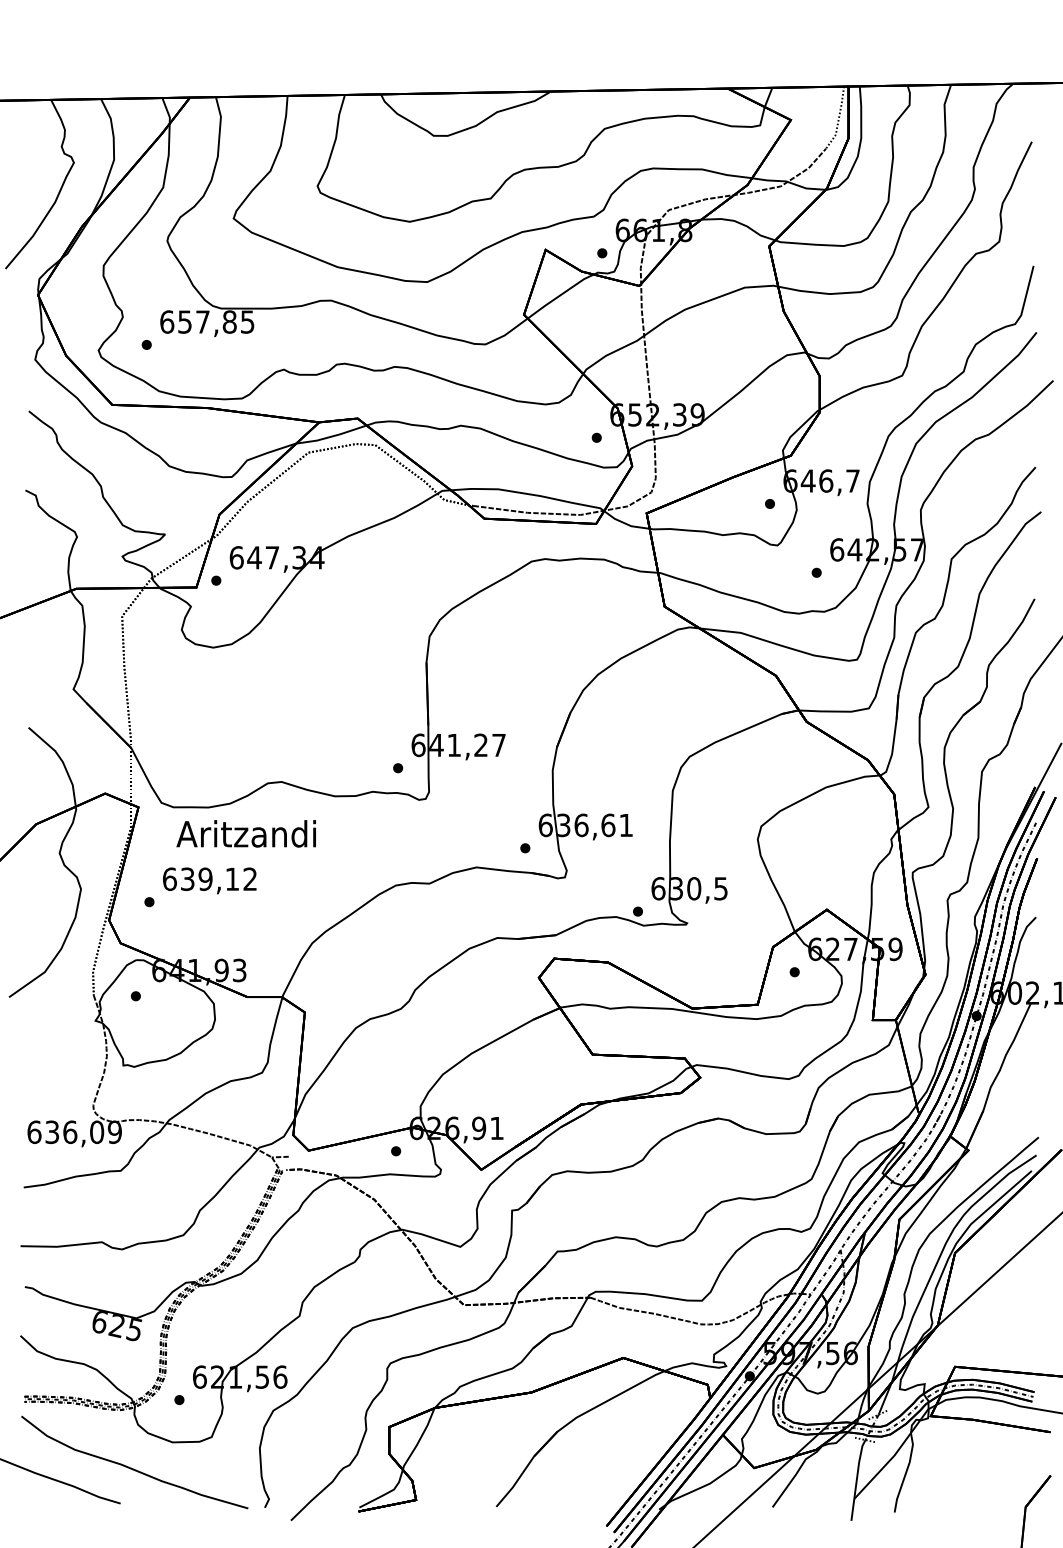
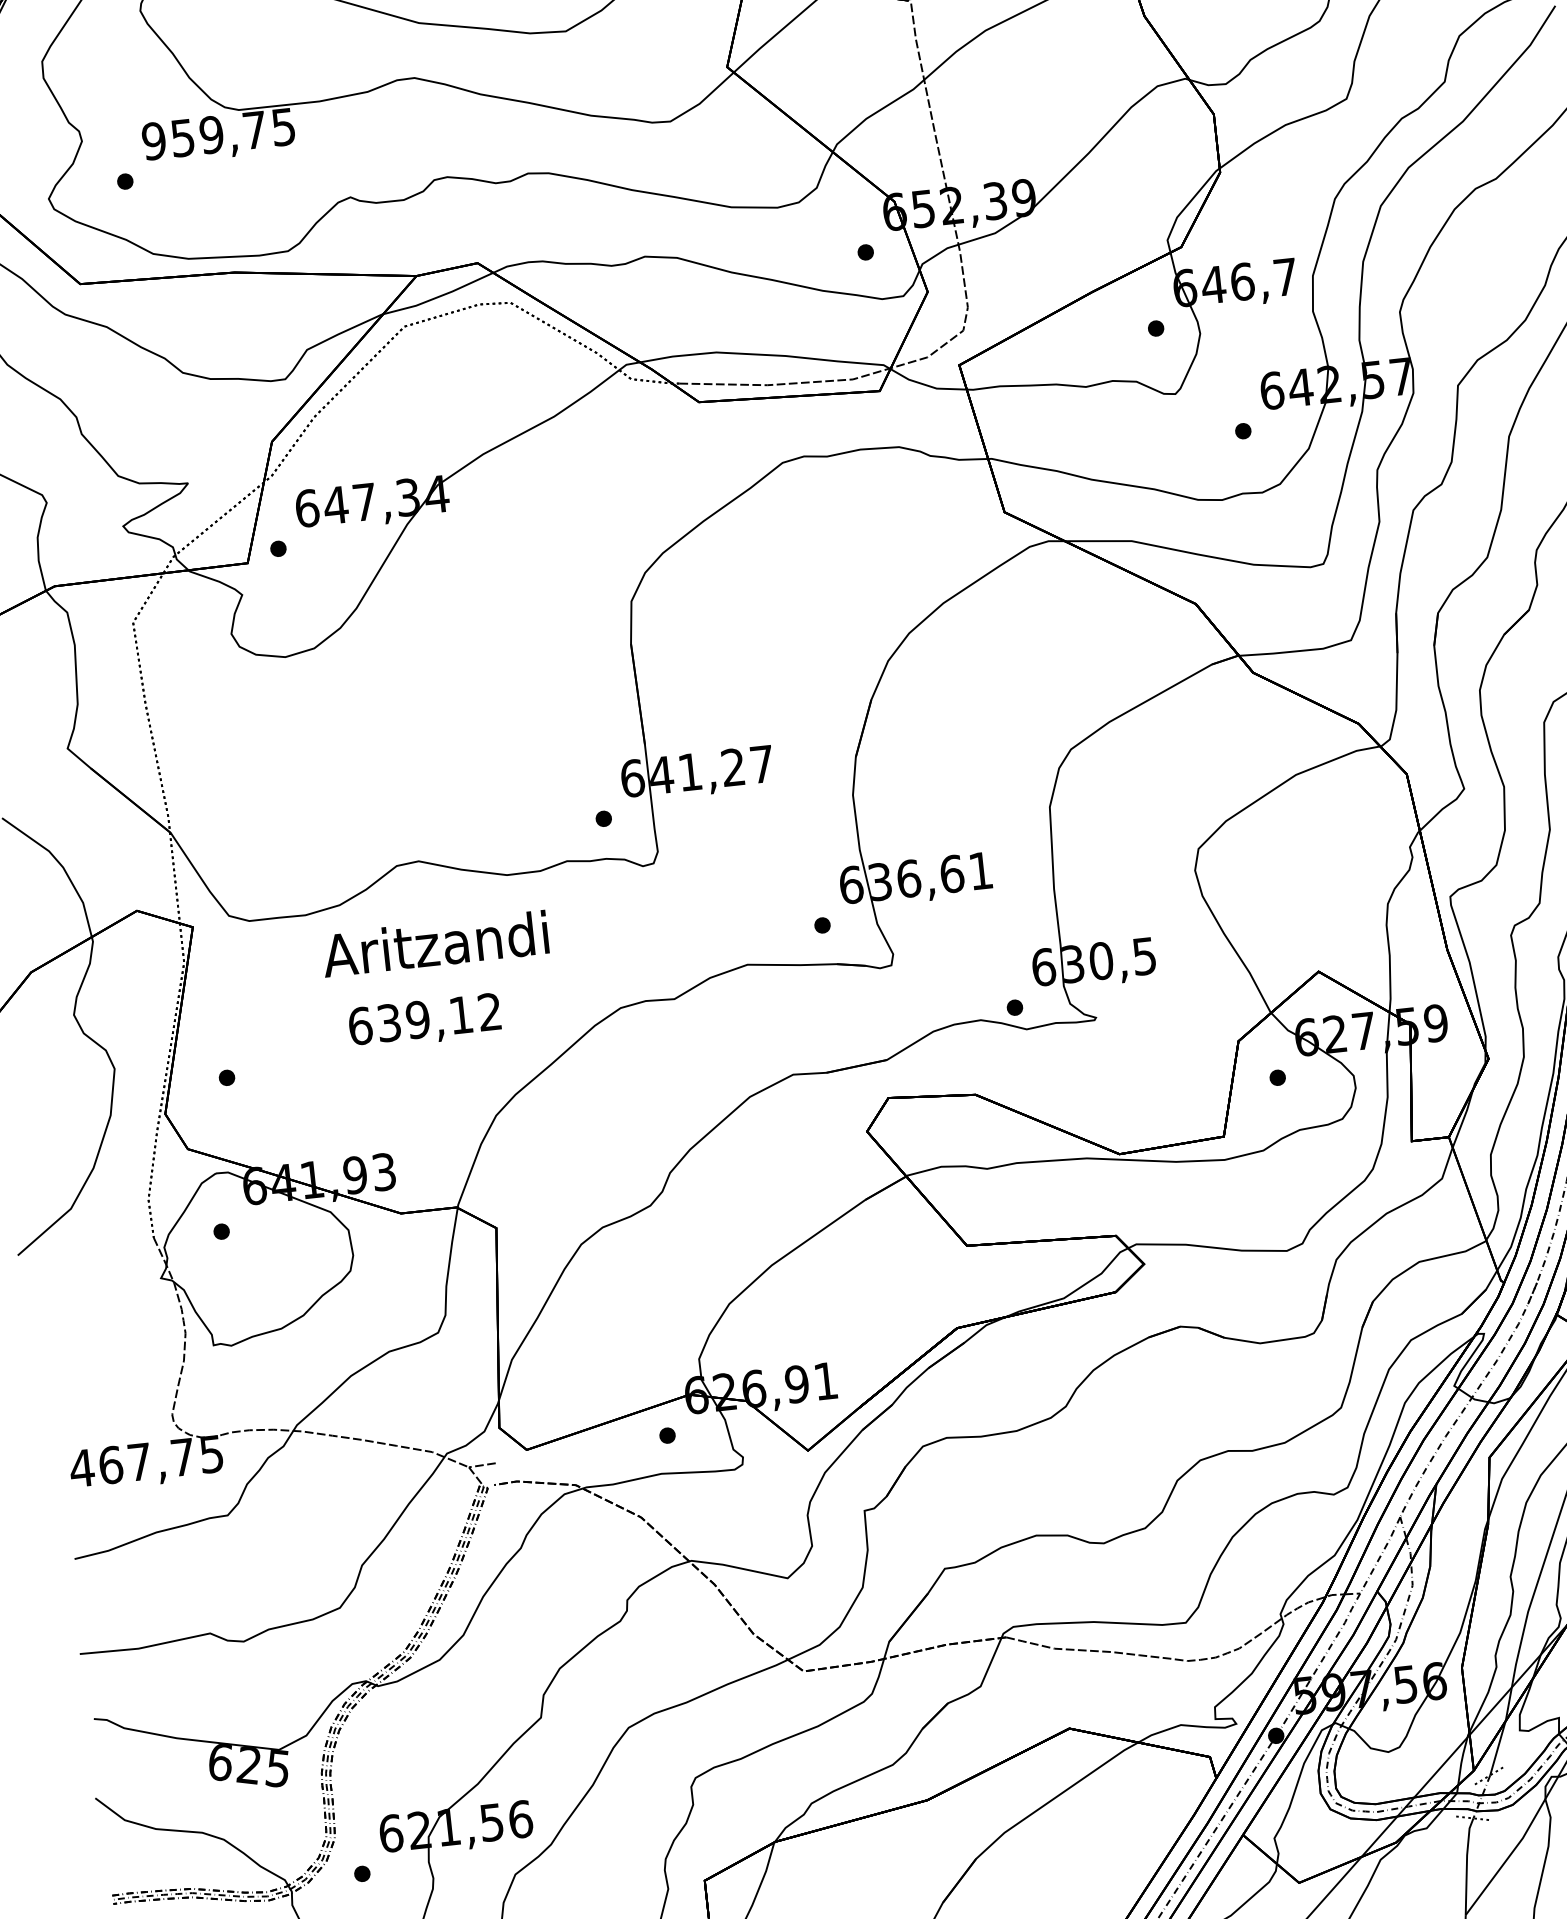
text: (198, 321) -> (204, 134), 657,85 -> 959,75
text: (245, 833) -> (433, 943), moved
text: (209, 880) -> (424, 1021), moved
text: (74, 1132) -> (146, 1461), 636,09 -> 467,75

